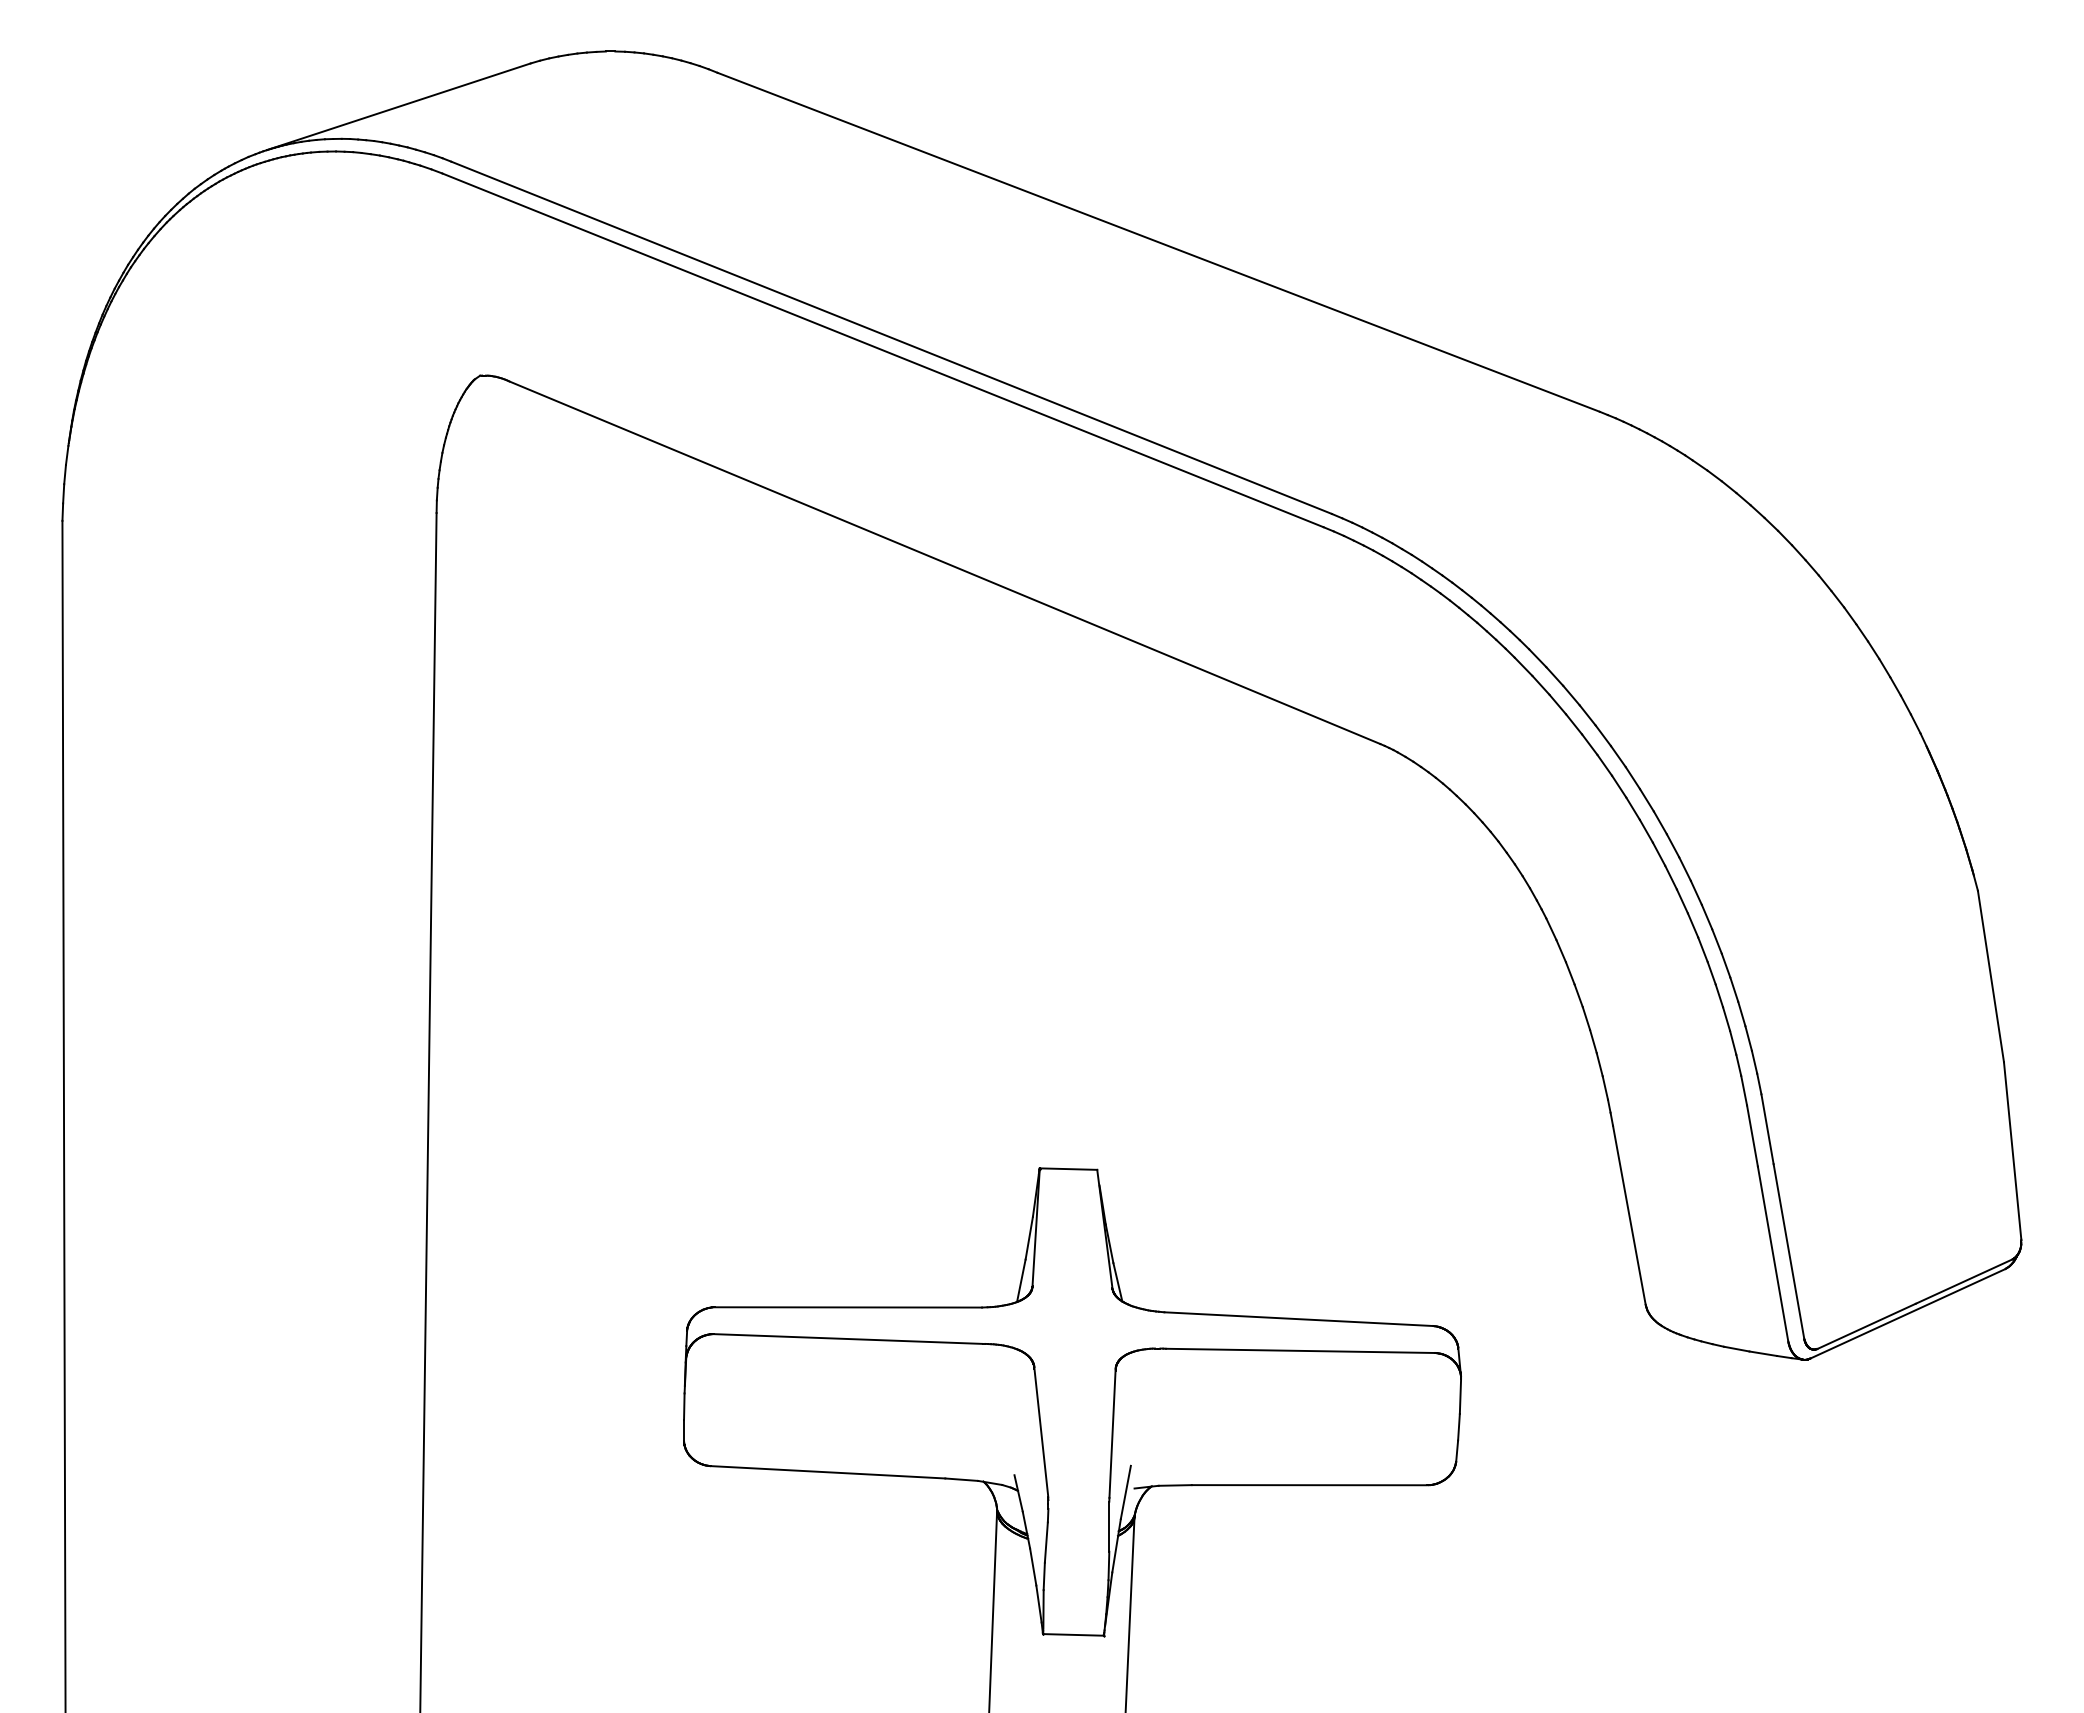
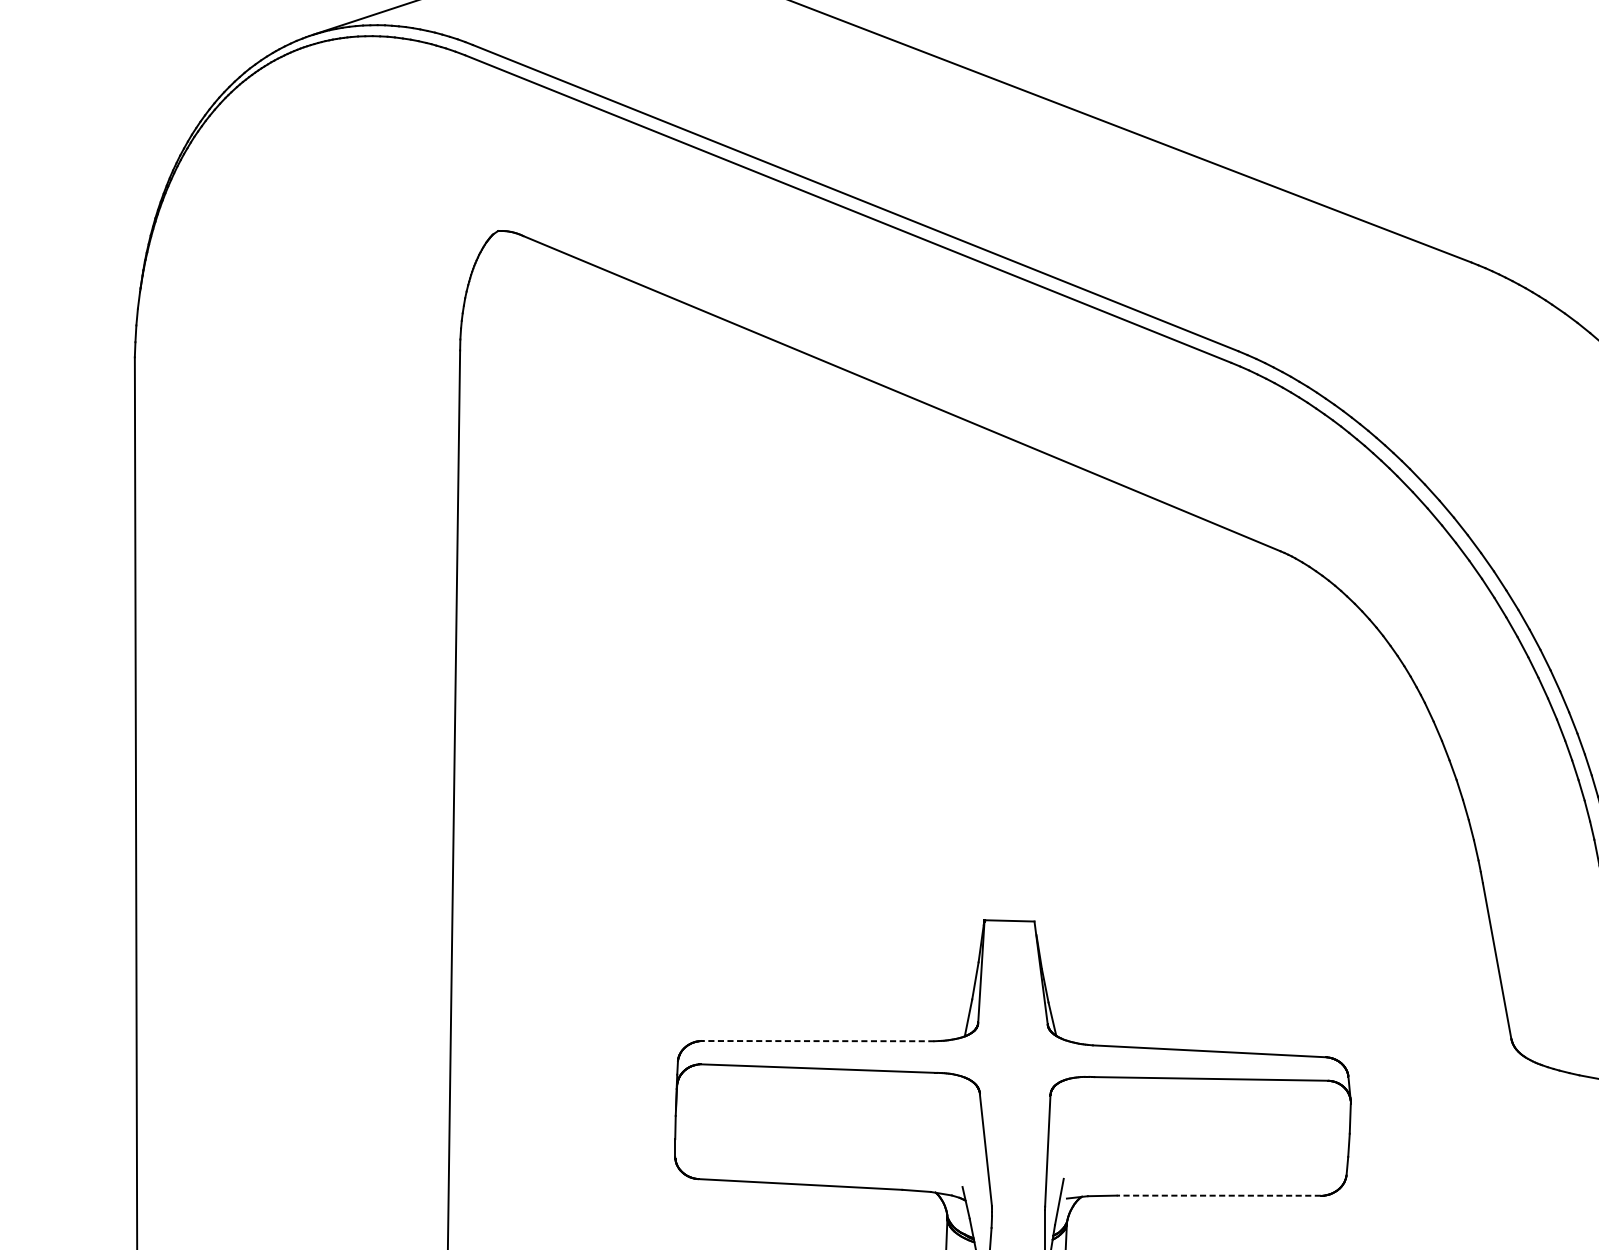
line: (848, 1307) -> (818, 1041), solid -> dashed
line: (1308, 1485) -> (1218, 1195), solid -> dashed

